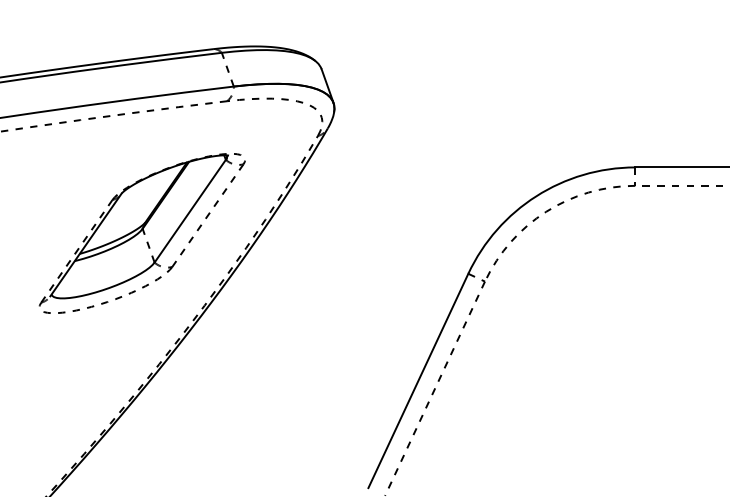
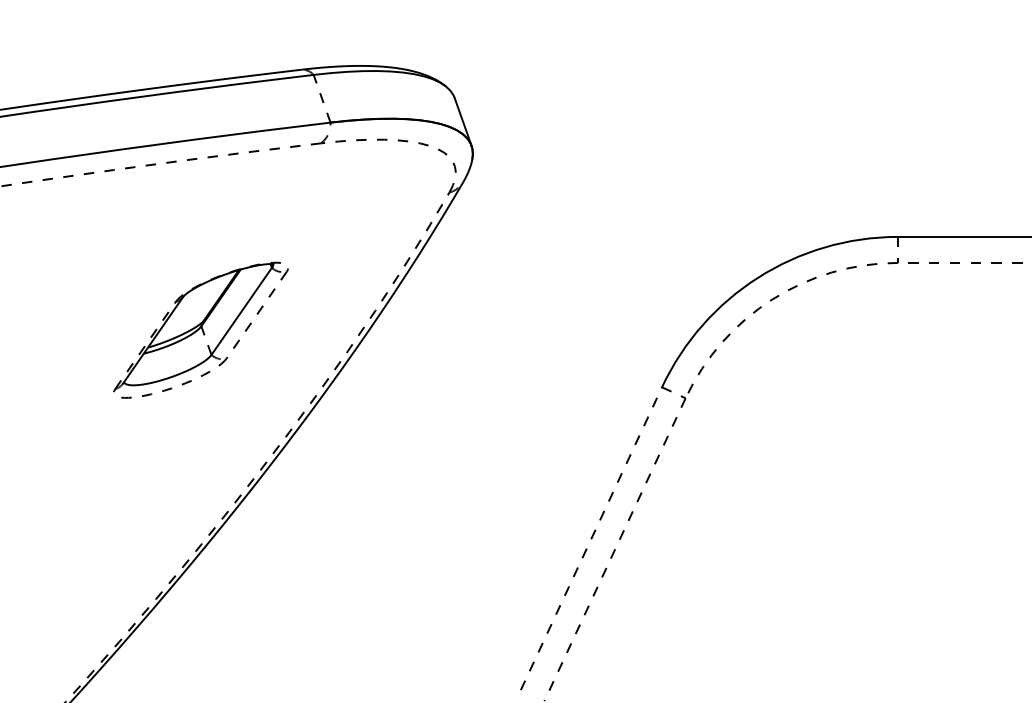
part: (141, 233) -> (200, 330), size x0.6
line: (418, 380) -> (591, 538), solid -> dashed

